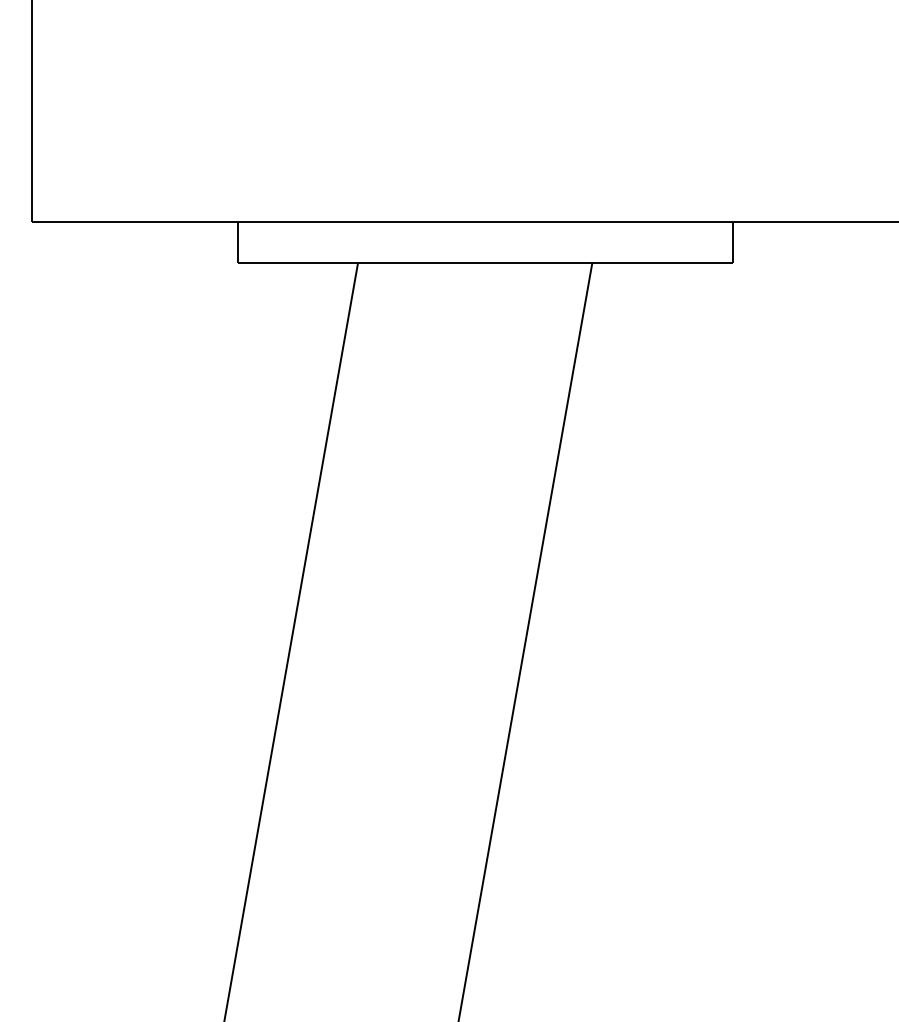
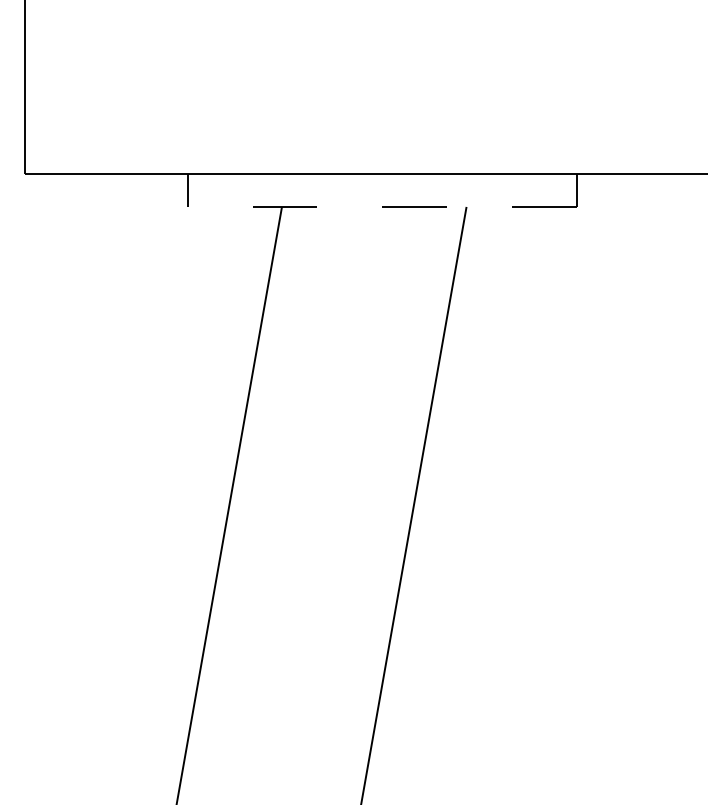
line: (485, 262) -> (382, 206), solid -> dashed

